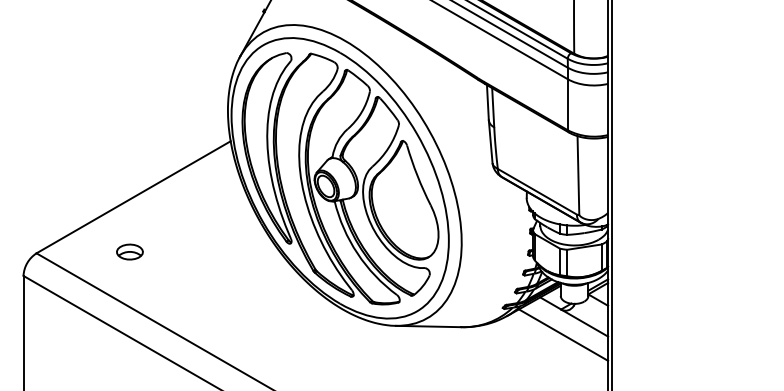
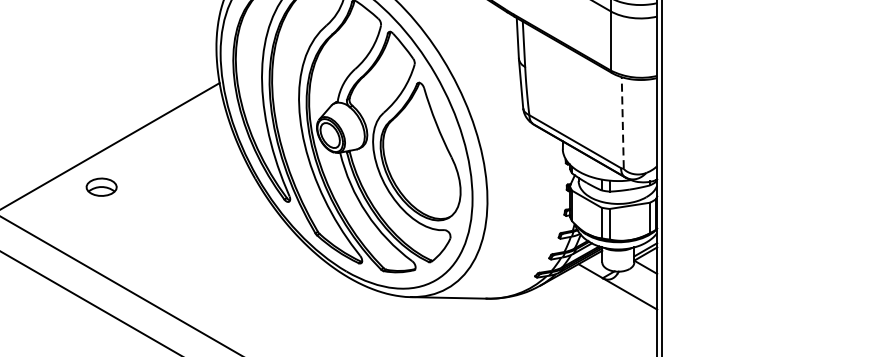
line: (578, 174) -> (622, 121), solid -> dashed
part: (129, 251) -> (101, 186), moved
line: (563, 334) -> (605, 307), removed

